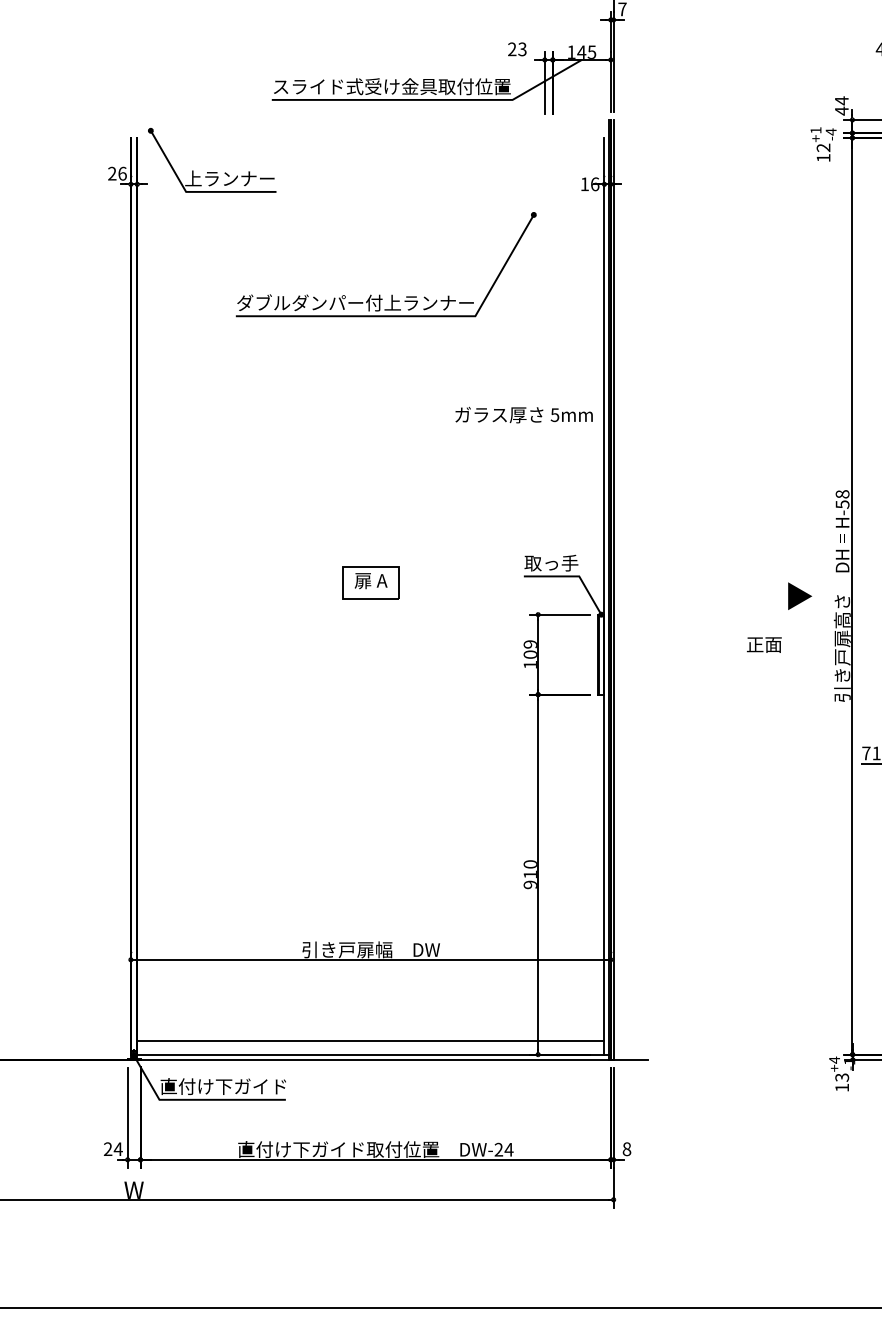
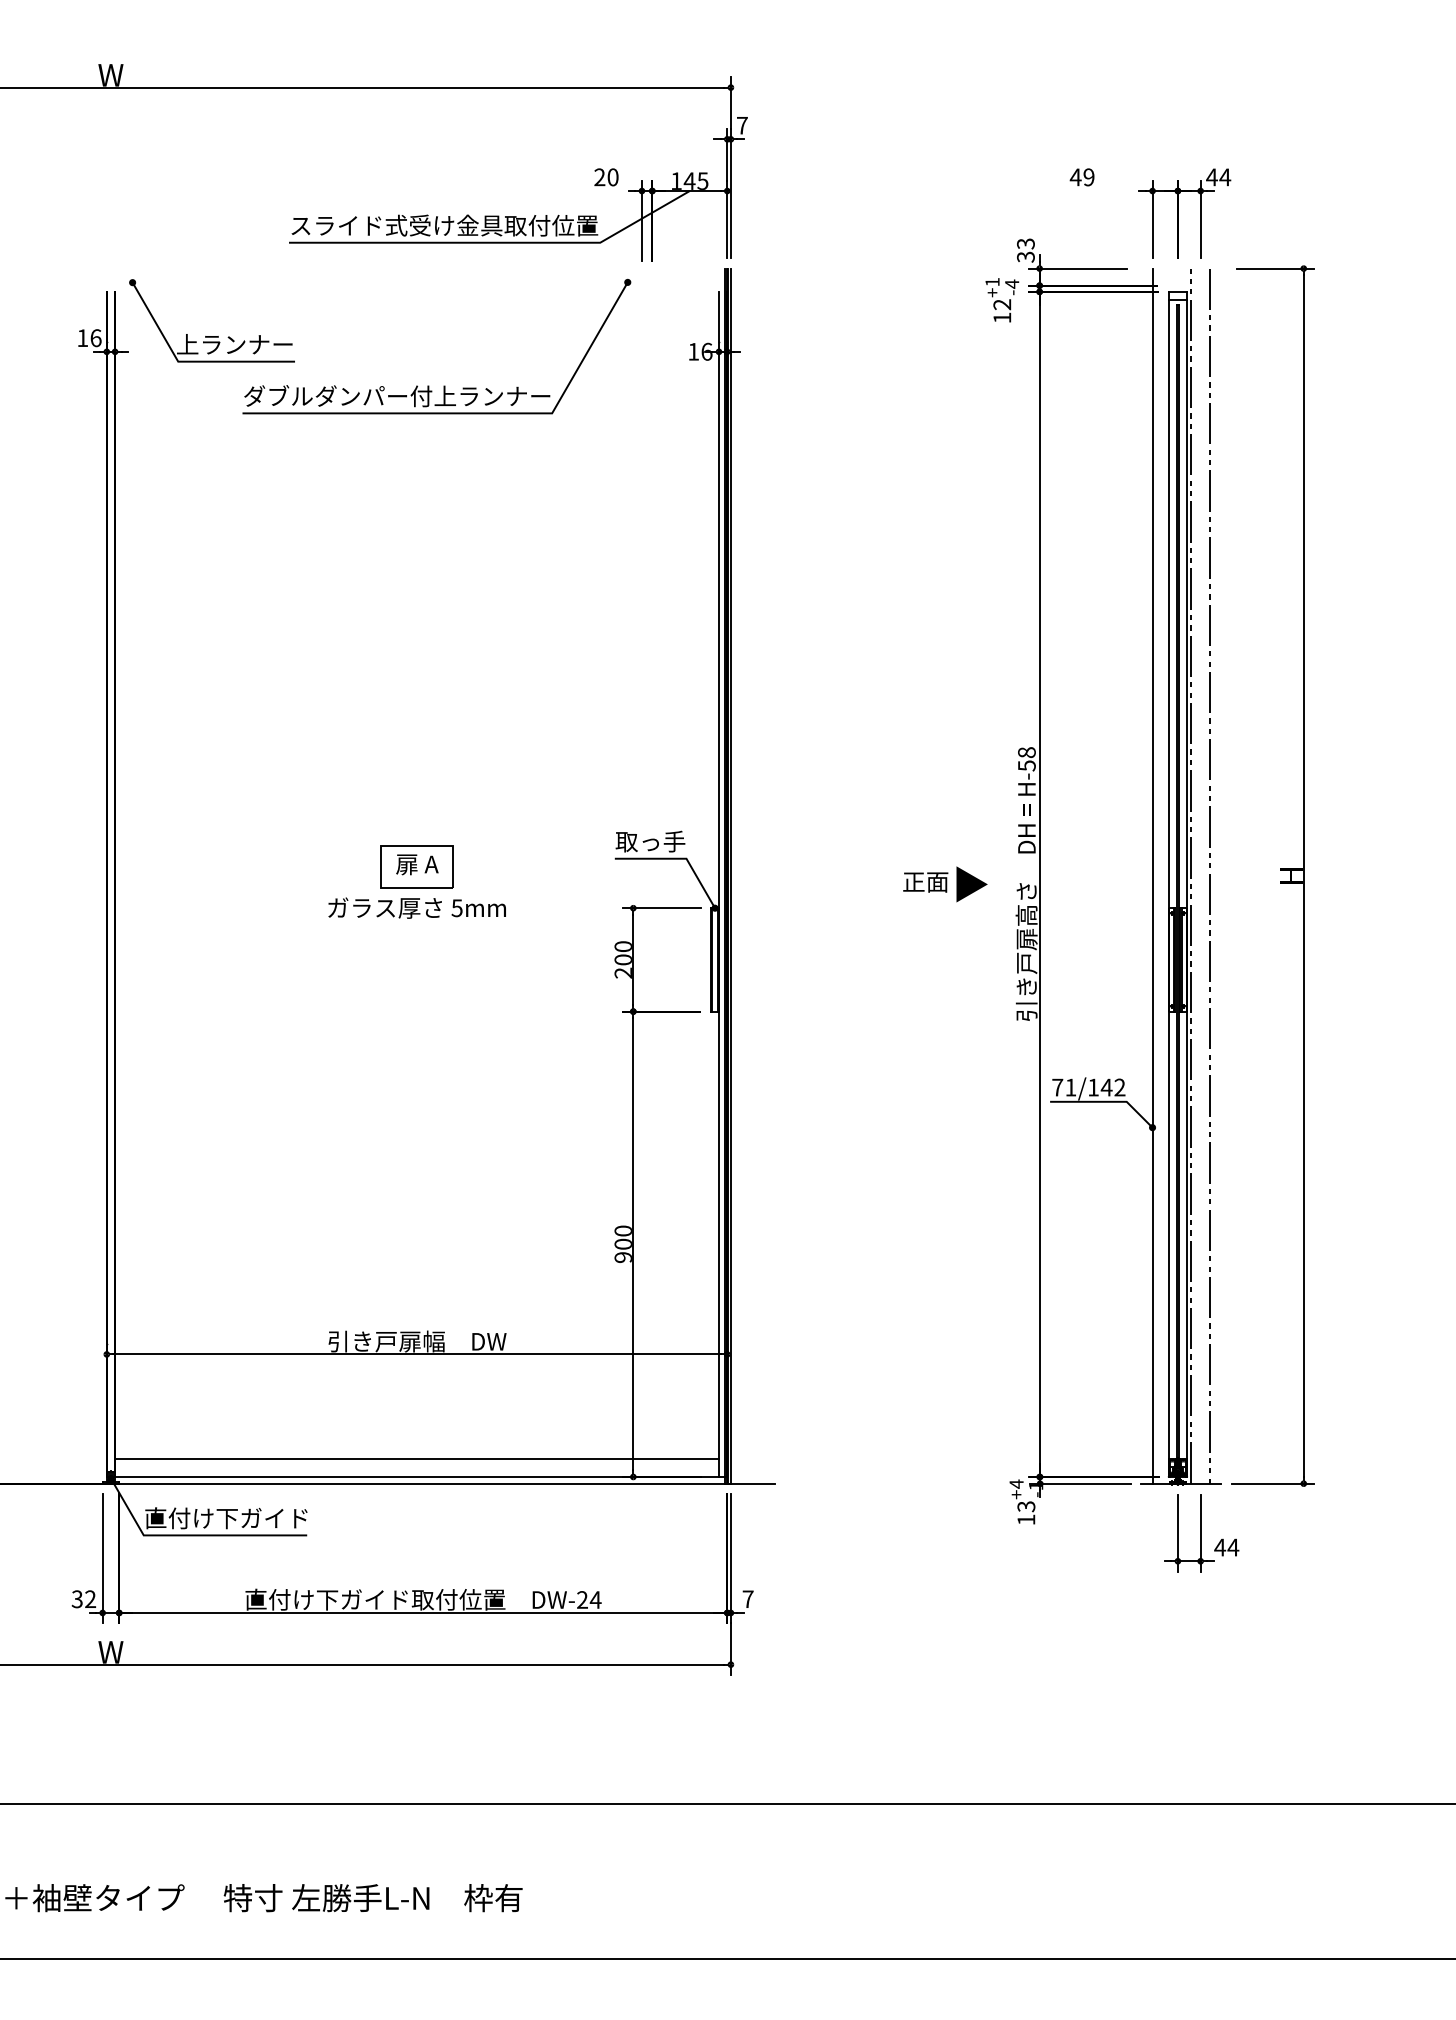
text: (522, 49) -> (612, 177), 23 -> 20
text: (841, 105) -> (1025, 250), 44 -> 33
text: (112, 173) -> (82, 337), 26 -> 16
part: (380, 294) -> (429, 385), moved
text: (523, 414) -> (416, 907), moved
text: (764, 645) -> (925, 882), moved
text: (529, 654) -> (622, 959), 109 -> 200
text: (529, 874) -> (622, 1243), 910 -> 900
text: (112, 1149) -> (83, 1599), 24 -> 32
text: (626, 1149) -> (747, 1599), 8 -> 7

